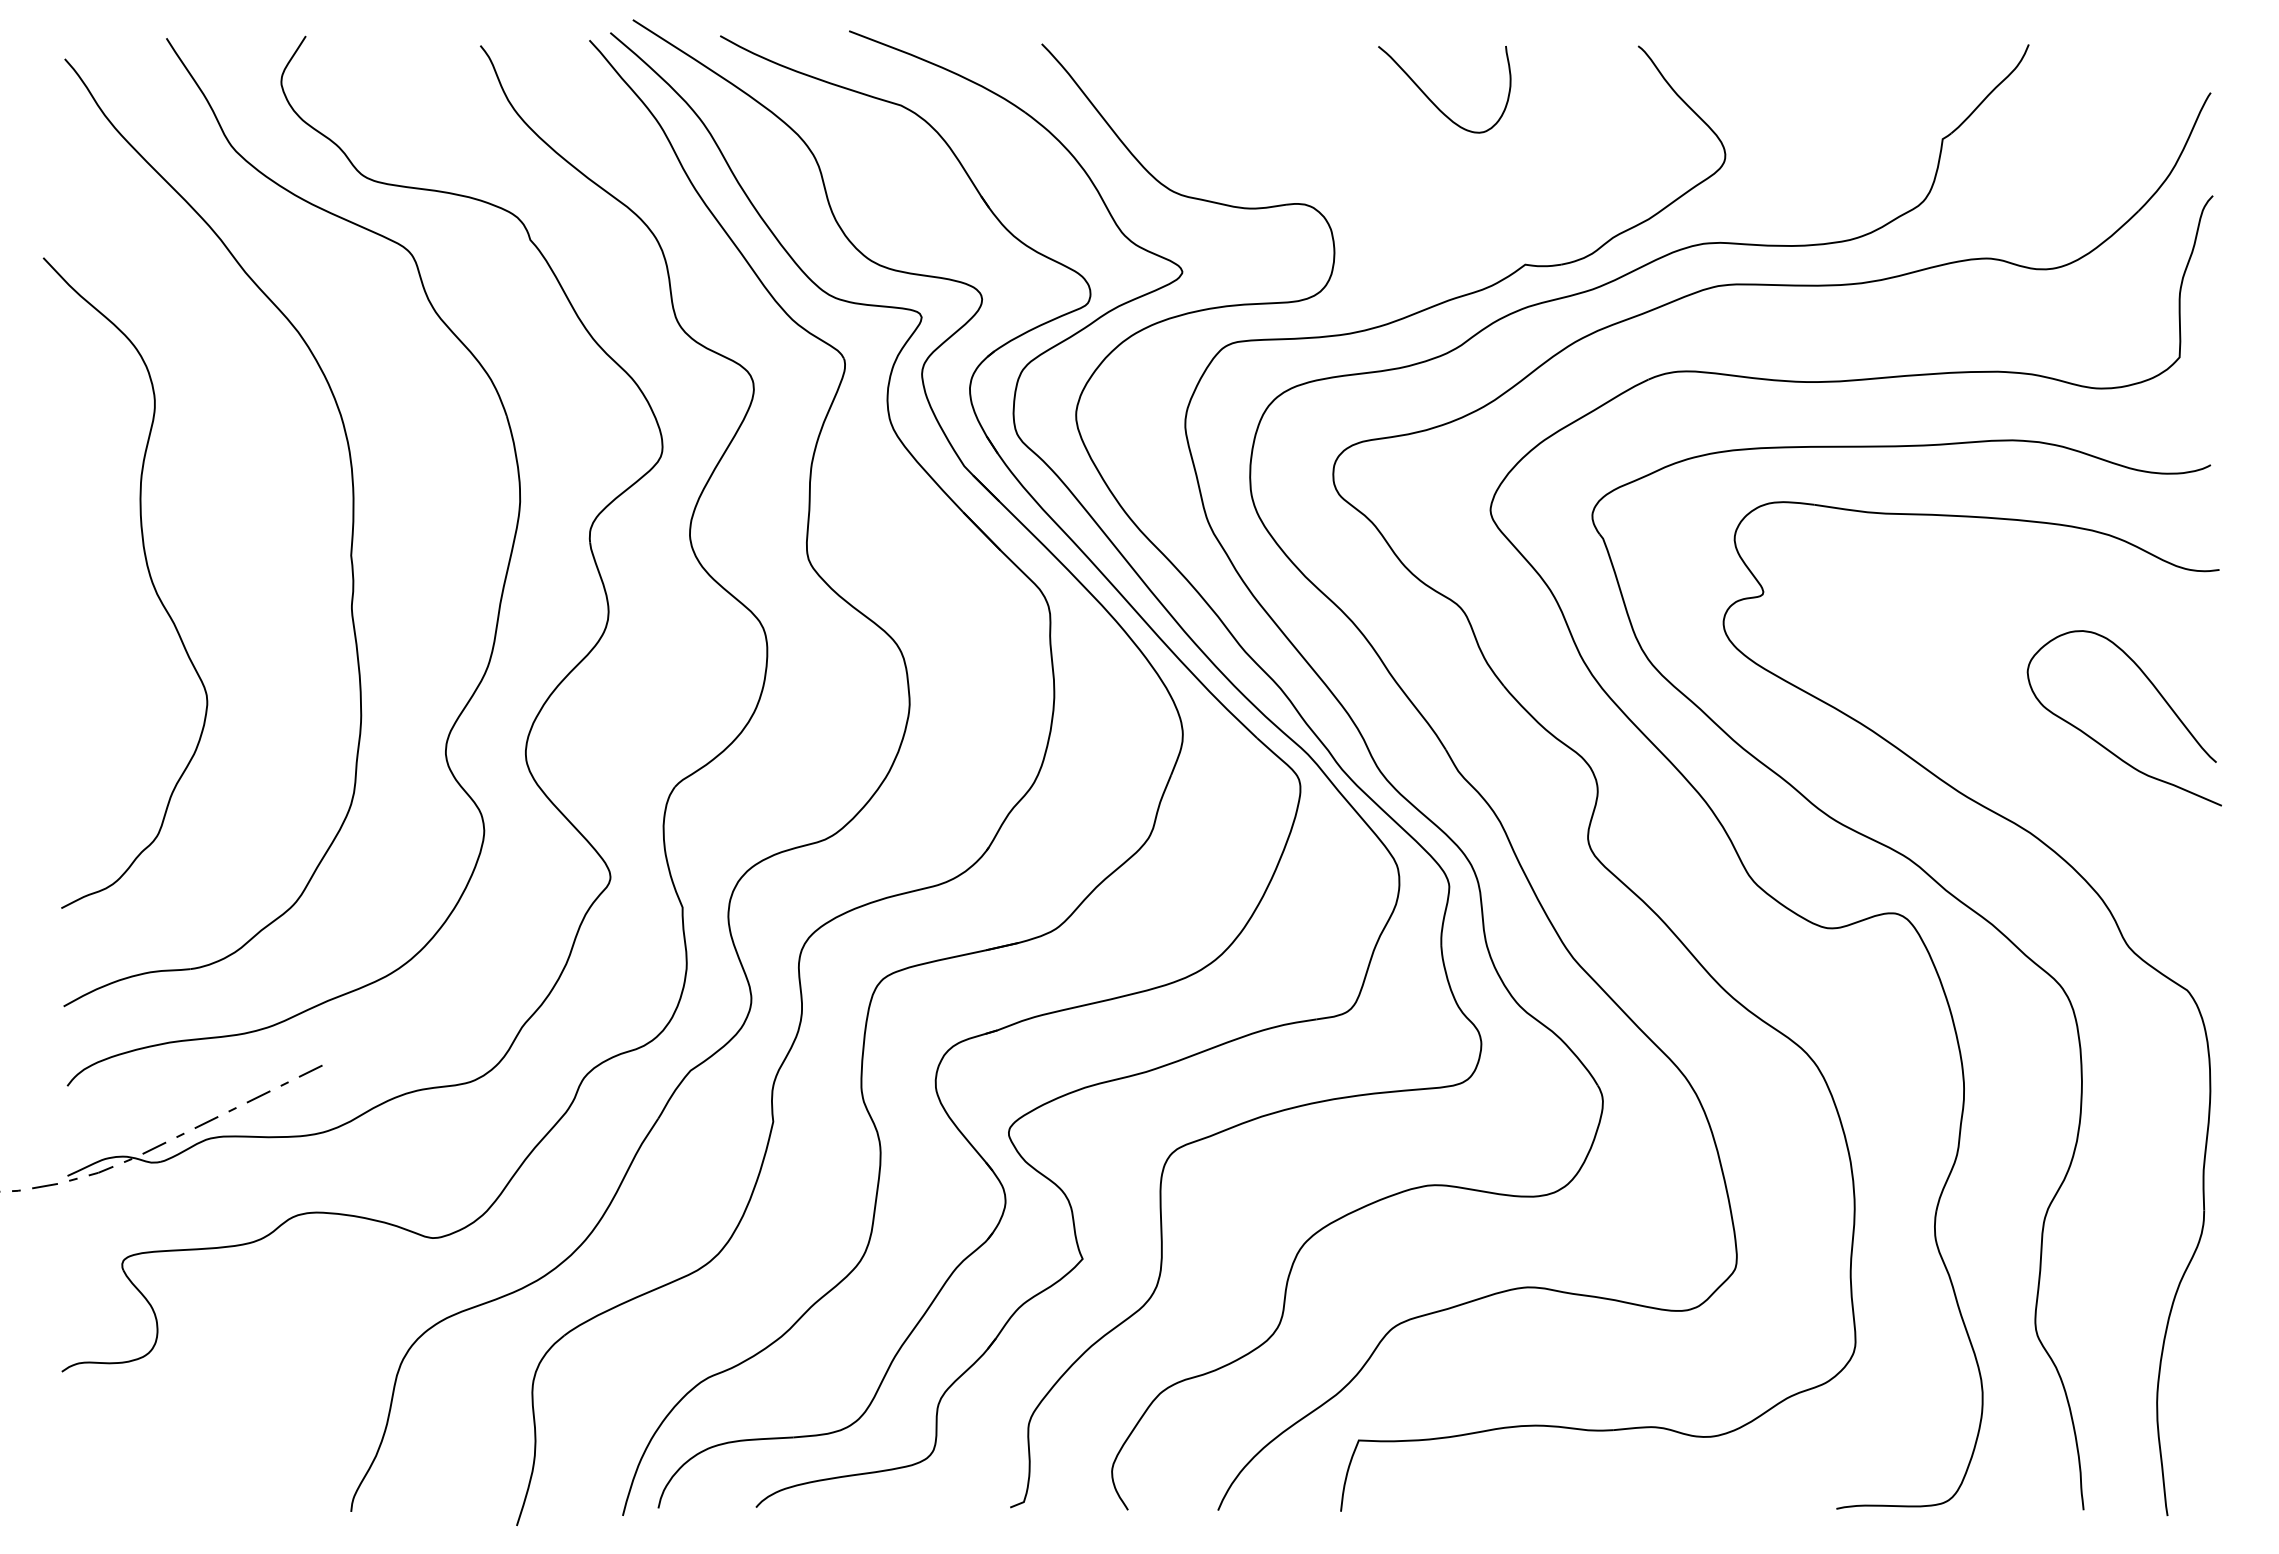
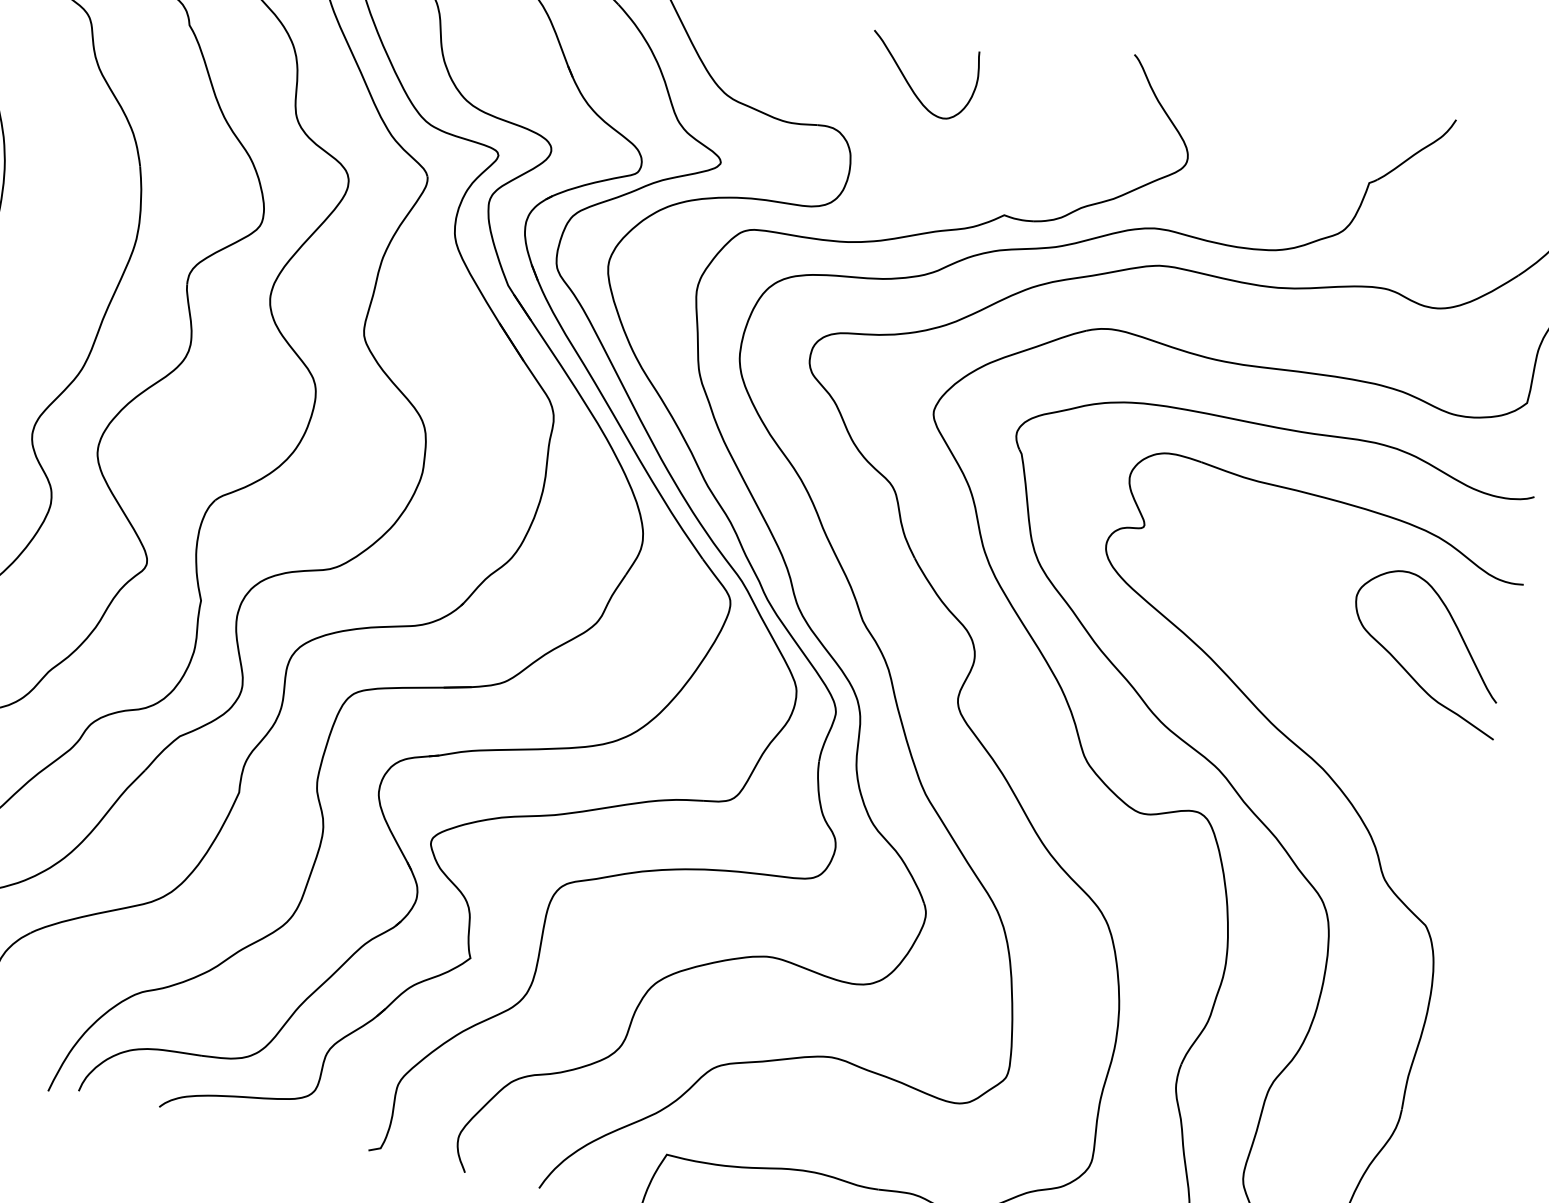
curve: (1432, 101) -> (909, 84), moved
curve: (2102, 744) -> (1405, 669), moved

